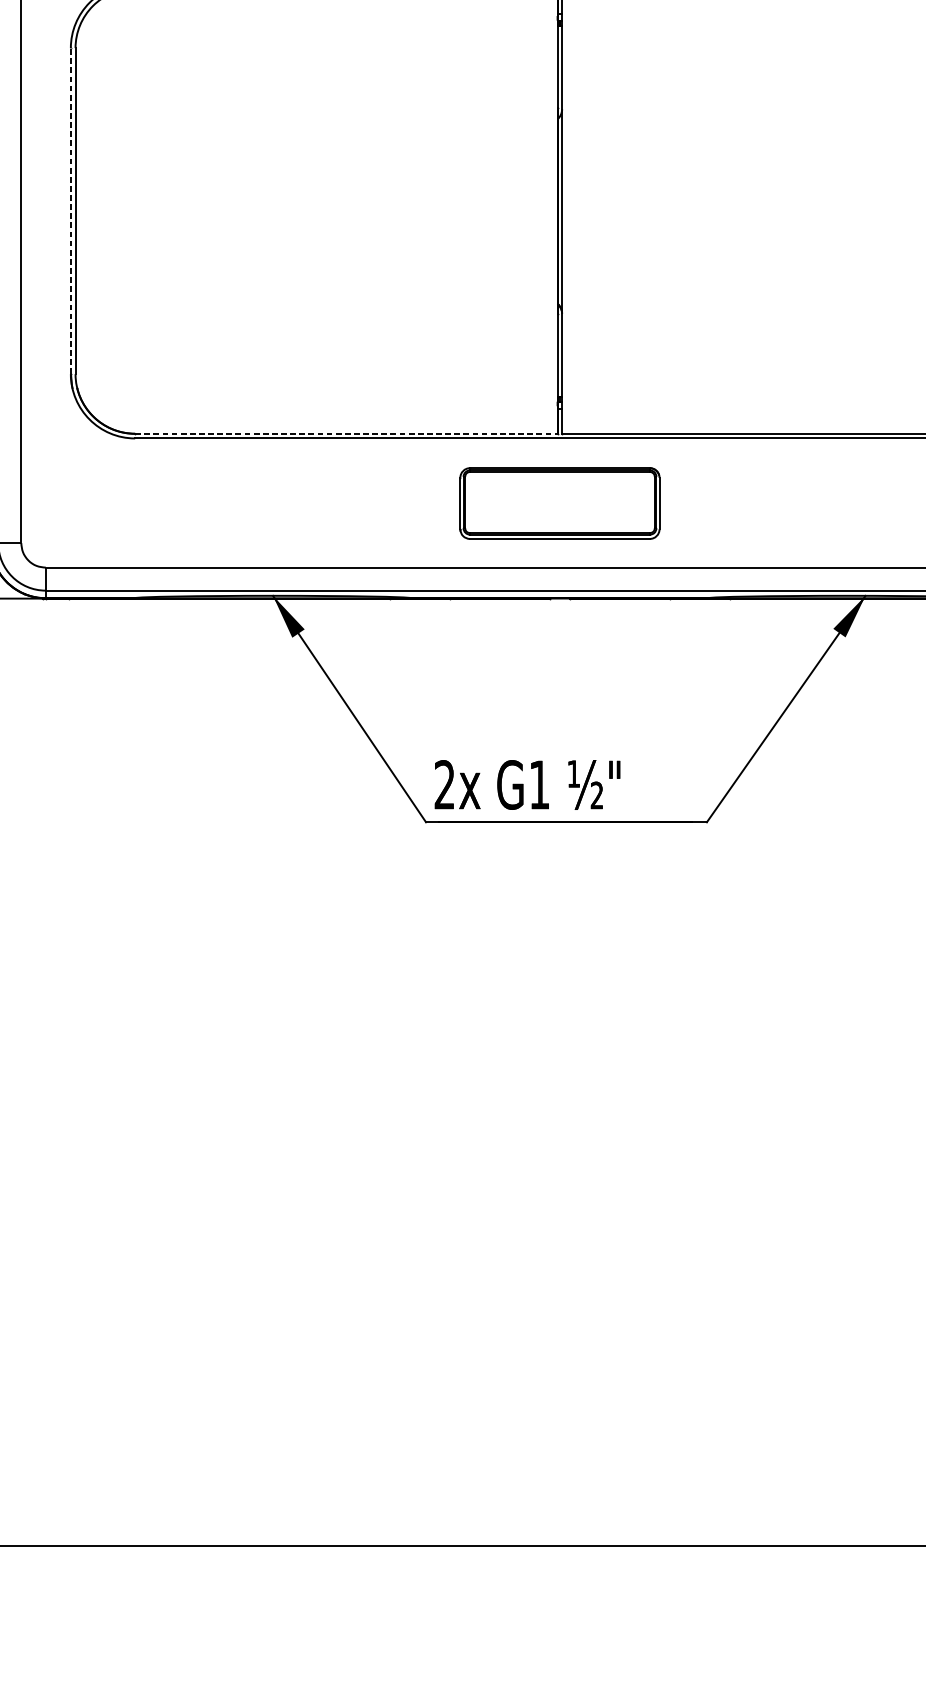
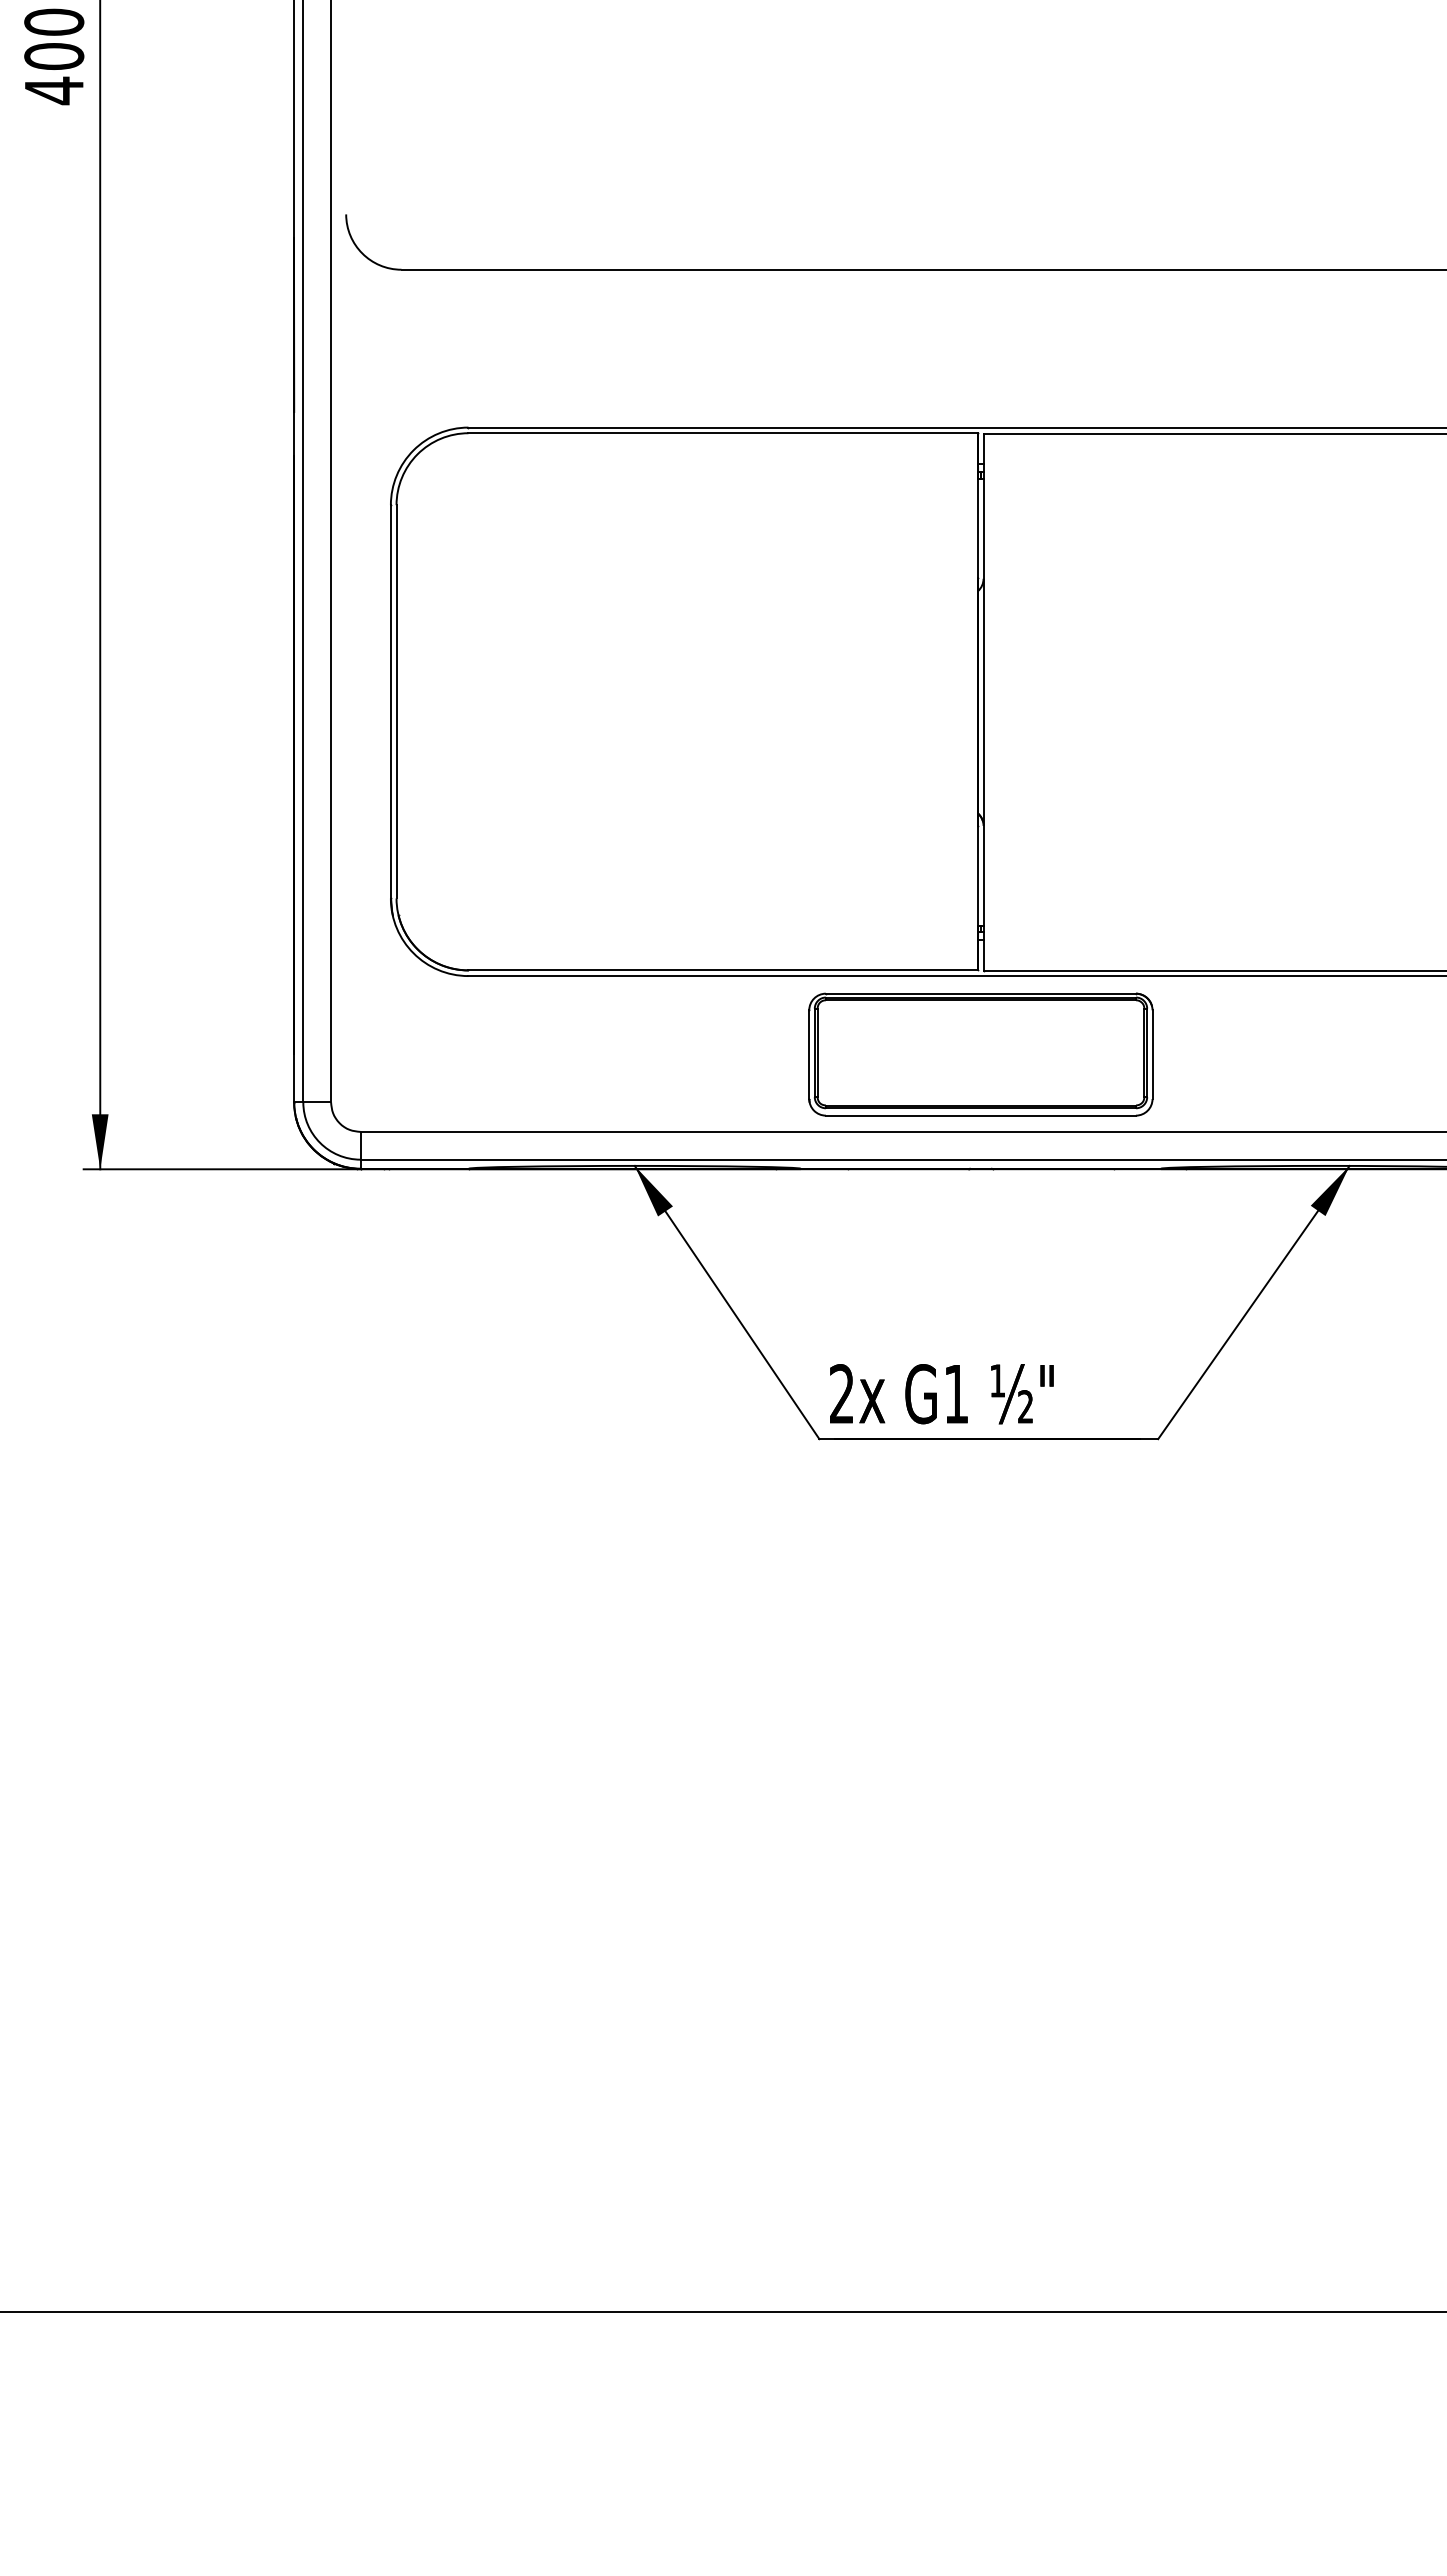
line: (71, 210) -> (391, 701), dashed -> solid
line: (346, 433) -> (723, 970), dashed -> solid
part: (559, 503) -> (980, 1054), size x1.43

